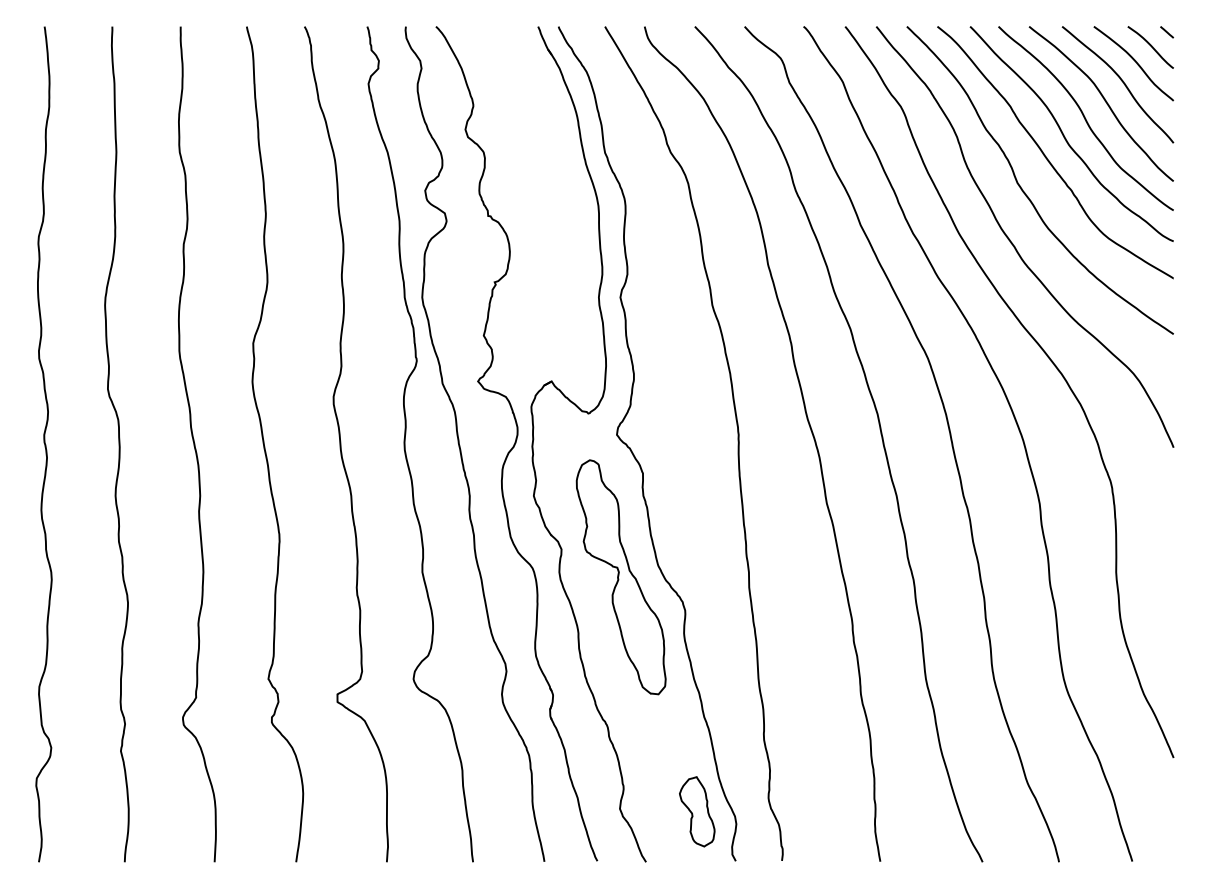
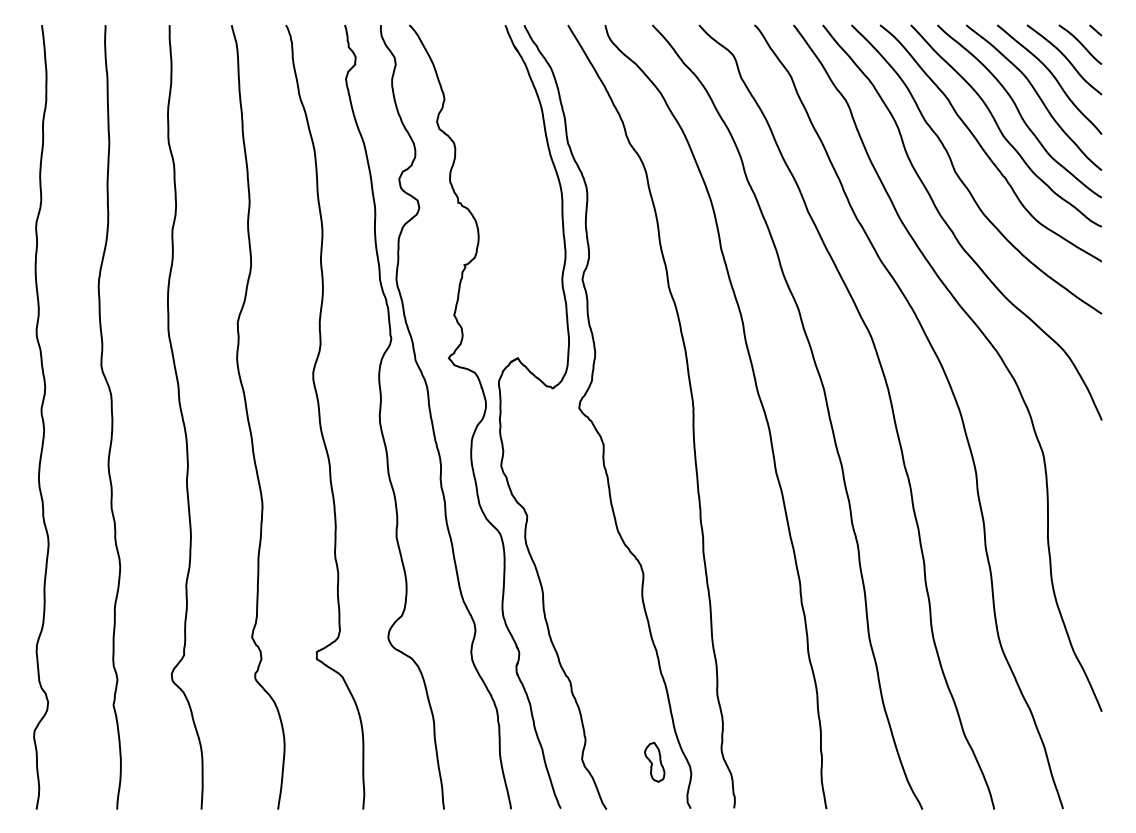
part: (620, 577) -> (582, 542), removed
part: (697, 811) -> (654, 761), size x0.6

